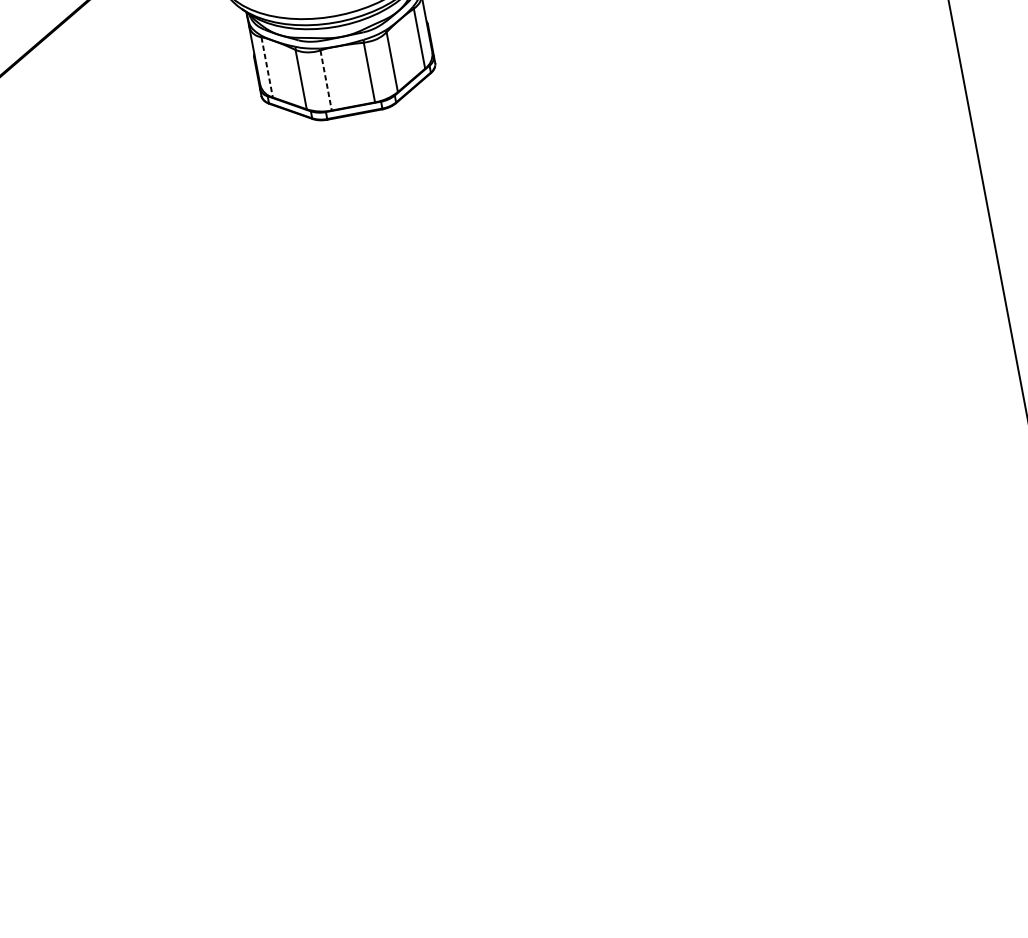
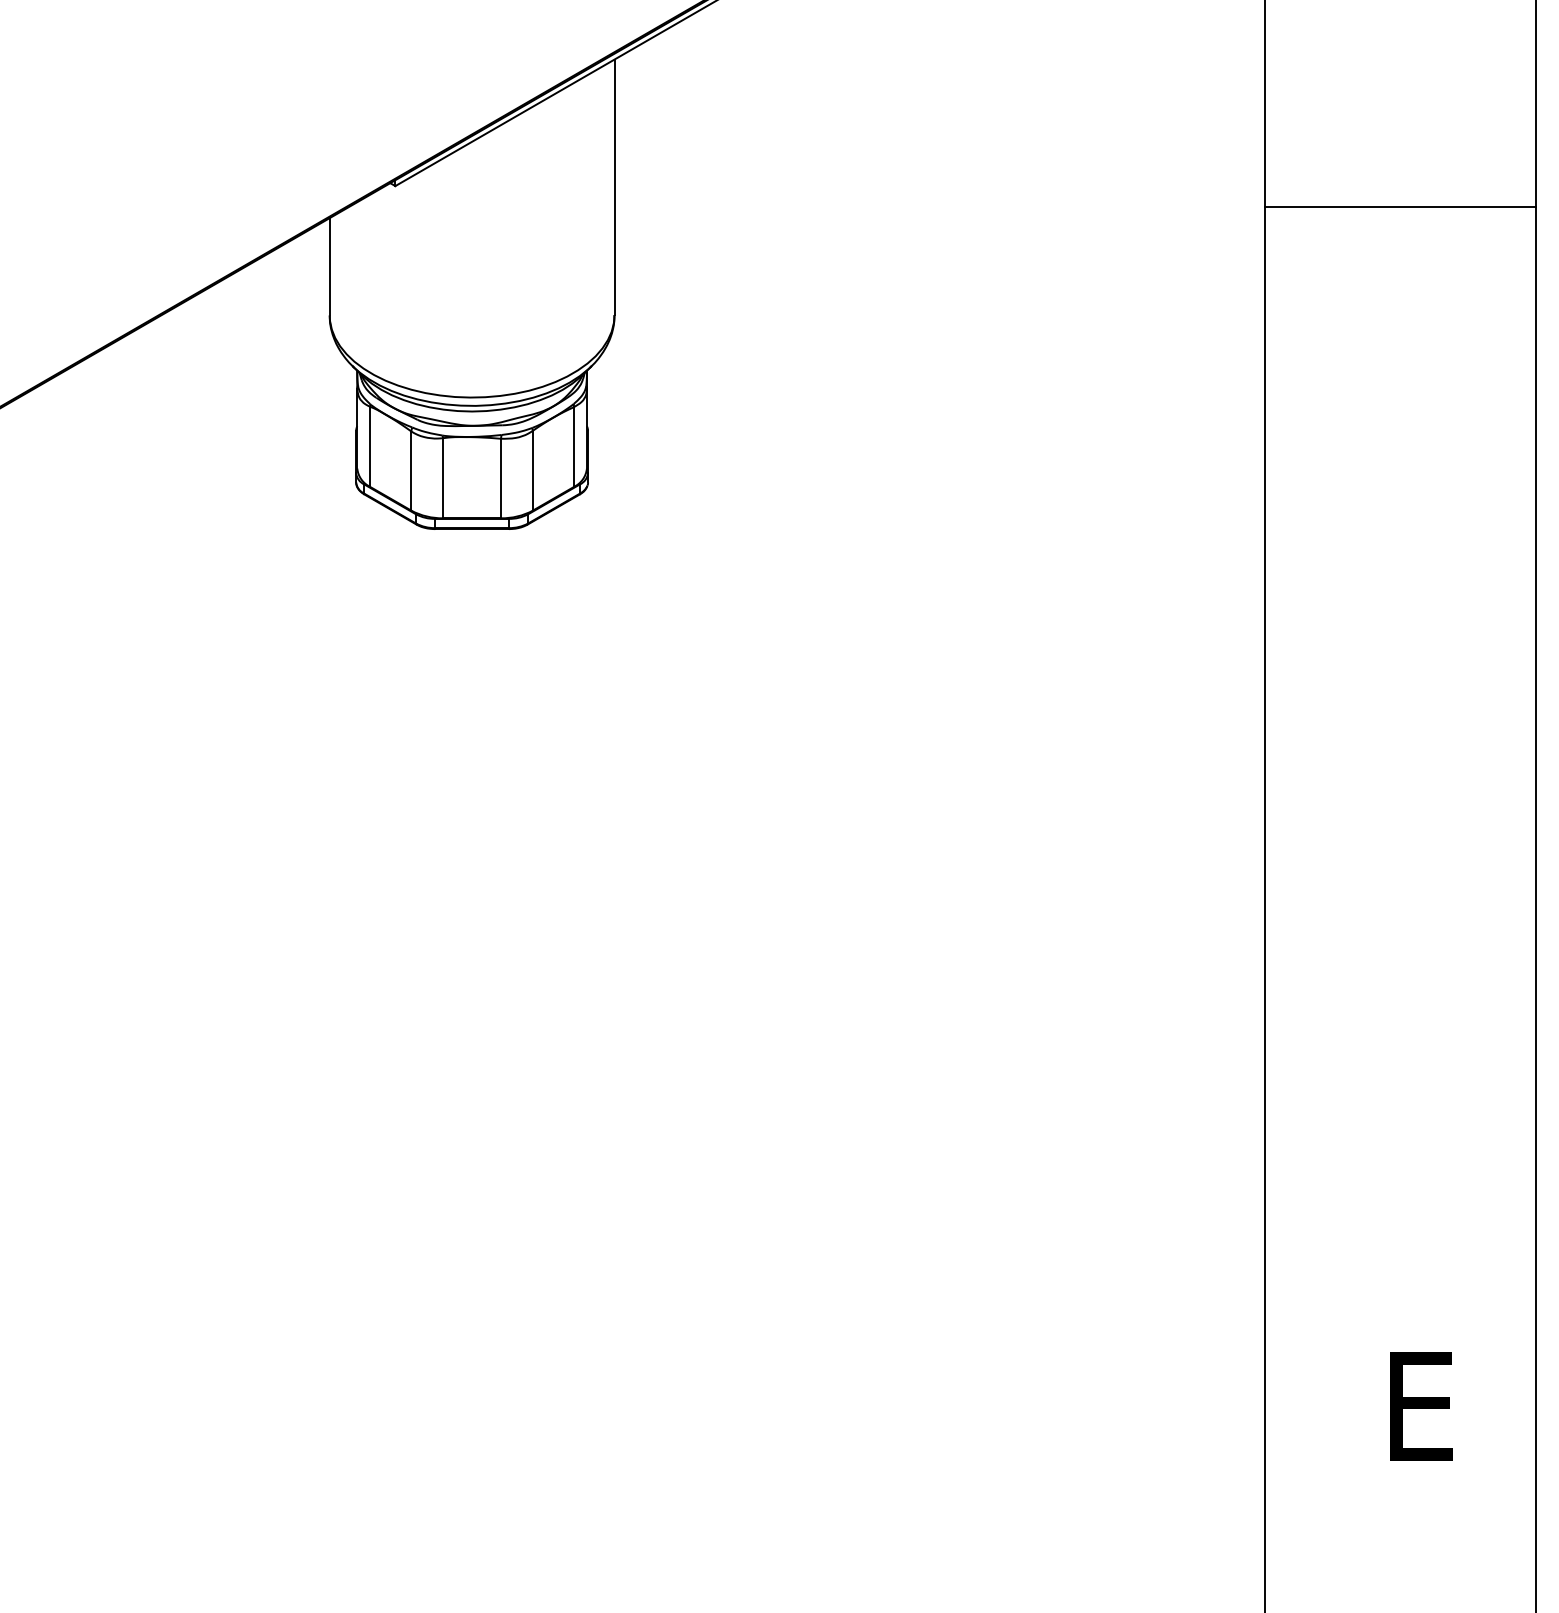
line: (267, 67) -> (370, 447), dashed -> solid
line: (326, 80) -> (443, 478), dashed -> solid

